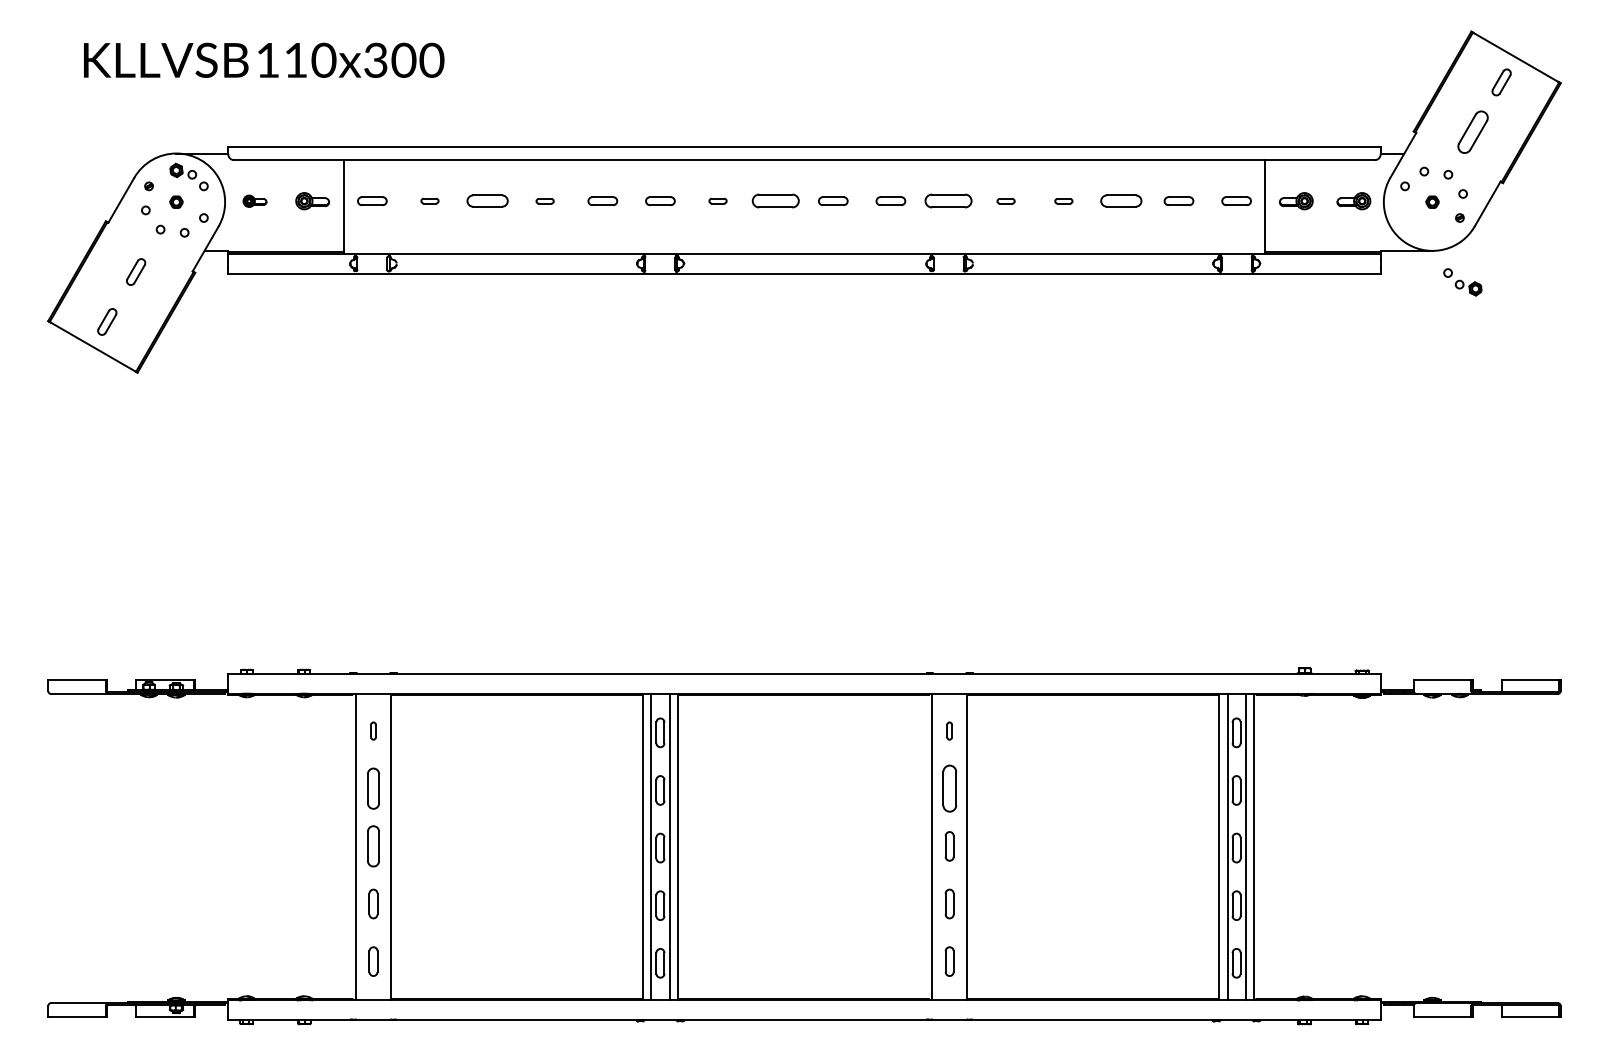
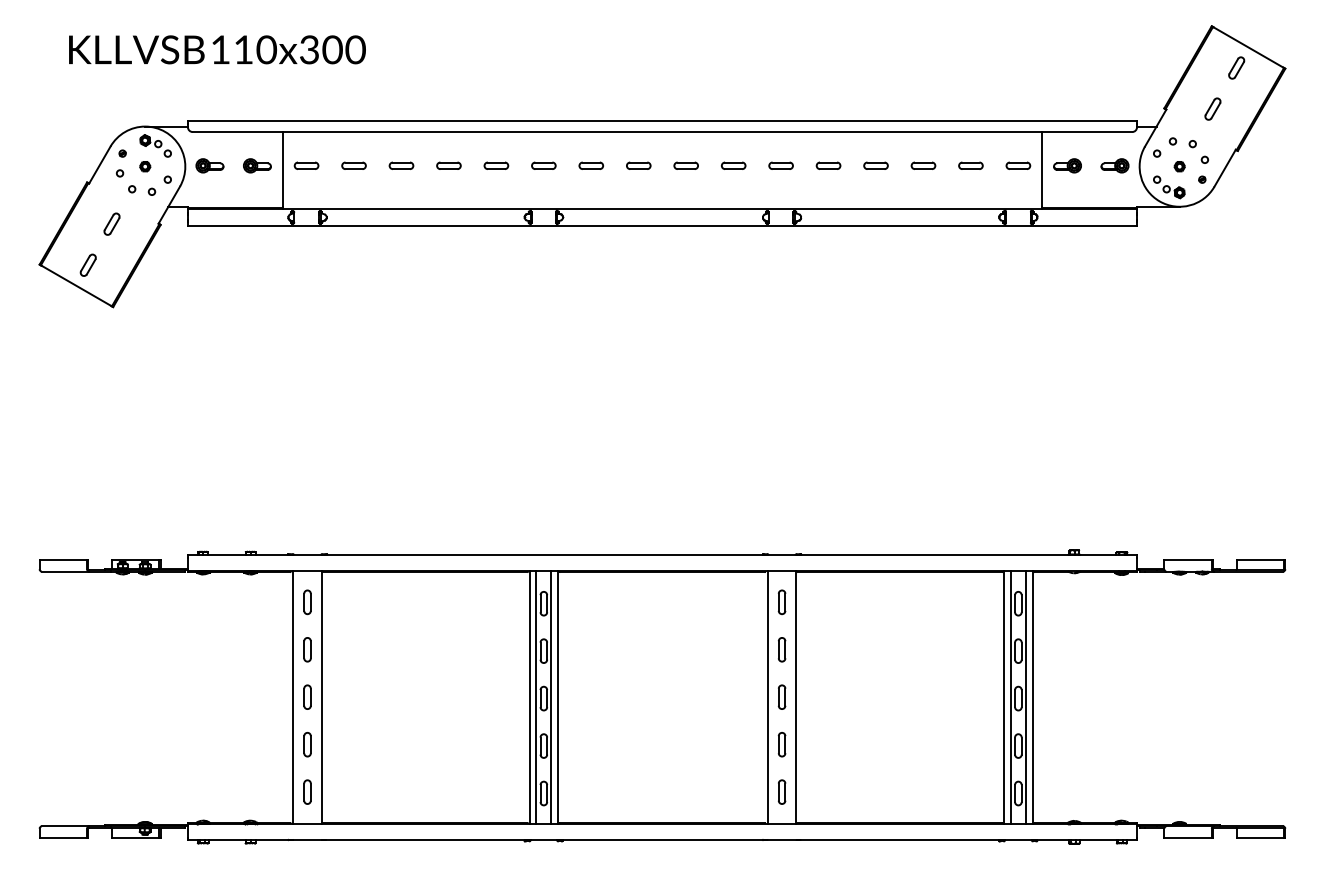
part: (1472, 132) -> (1212, 109), size x0.62
part: (429, 200) -> (353, 165), size x1.67
part: (717, 200) -> (590, 165), size x1.67
part: (254, 201) -> (209, 166), size x1.43
part: (487, 201) -> (401, 166), size x0.71
part: (544, 201) -> (448, 166), size x1.67
part: (775, 201) -> (638, 166), size x0.62
part: (948, 201) -> (781, 166), size x0.62
part: (1005, 201) -> (828, 166), size x1.67
part: (1063, 201) -> (875, 166), size x1.67
part: (1121, 201) -> (923, 166), size x0.71
part: (1462, 282) -> (1169, 187), moved
part: (373, 730) -> (307, 601), size x1.67
part: (949, 730) -> (781, 601), size x1.67
part: (373, 788) -> (307, 649), size x0.71
part: (949, 788) -> (781, 649), size x0.62
part: (373, 846) -> (307, 697), size x0.71

